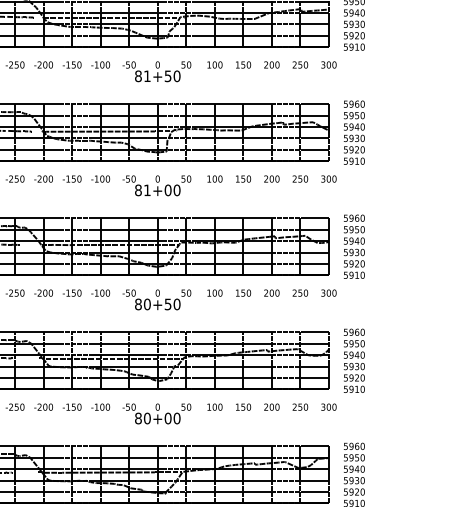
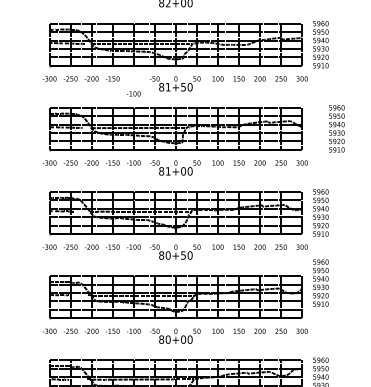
text: (100, 64) -> (133, 93), moved
text: (353, 132) -> (336, 128), moved
text: (353, 359) -> (320, 282), moved

